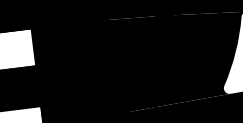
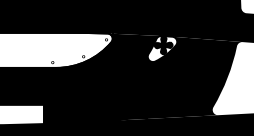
fill: (161, 30) -> (162, 49), removed
fill: (69, 41) -> (77, 49), removed

